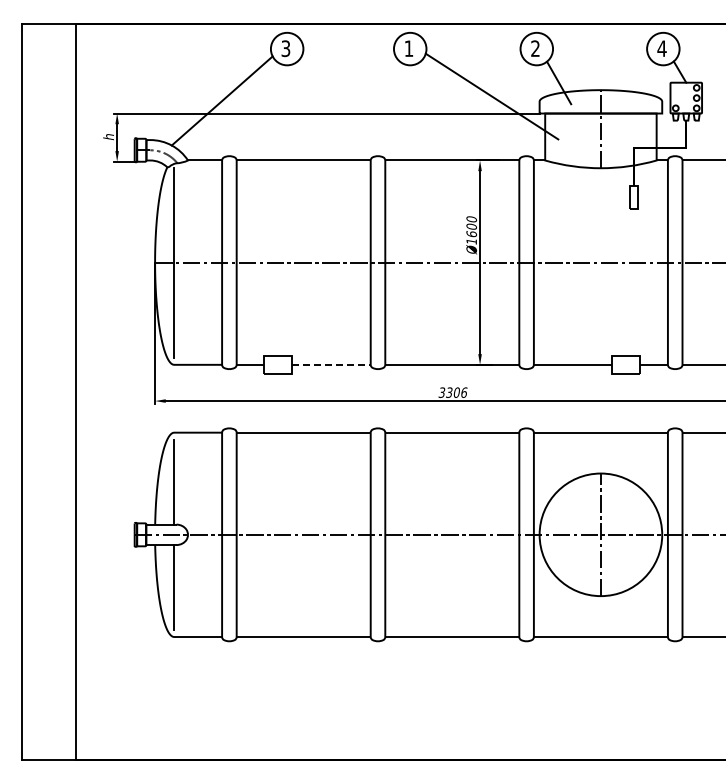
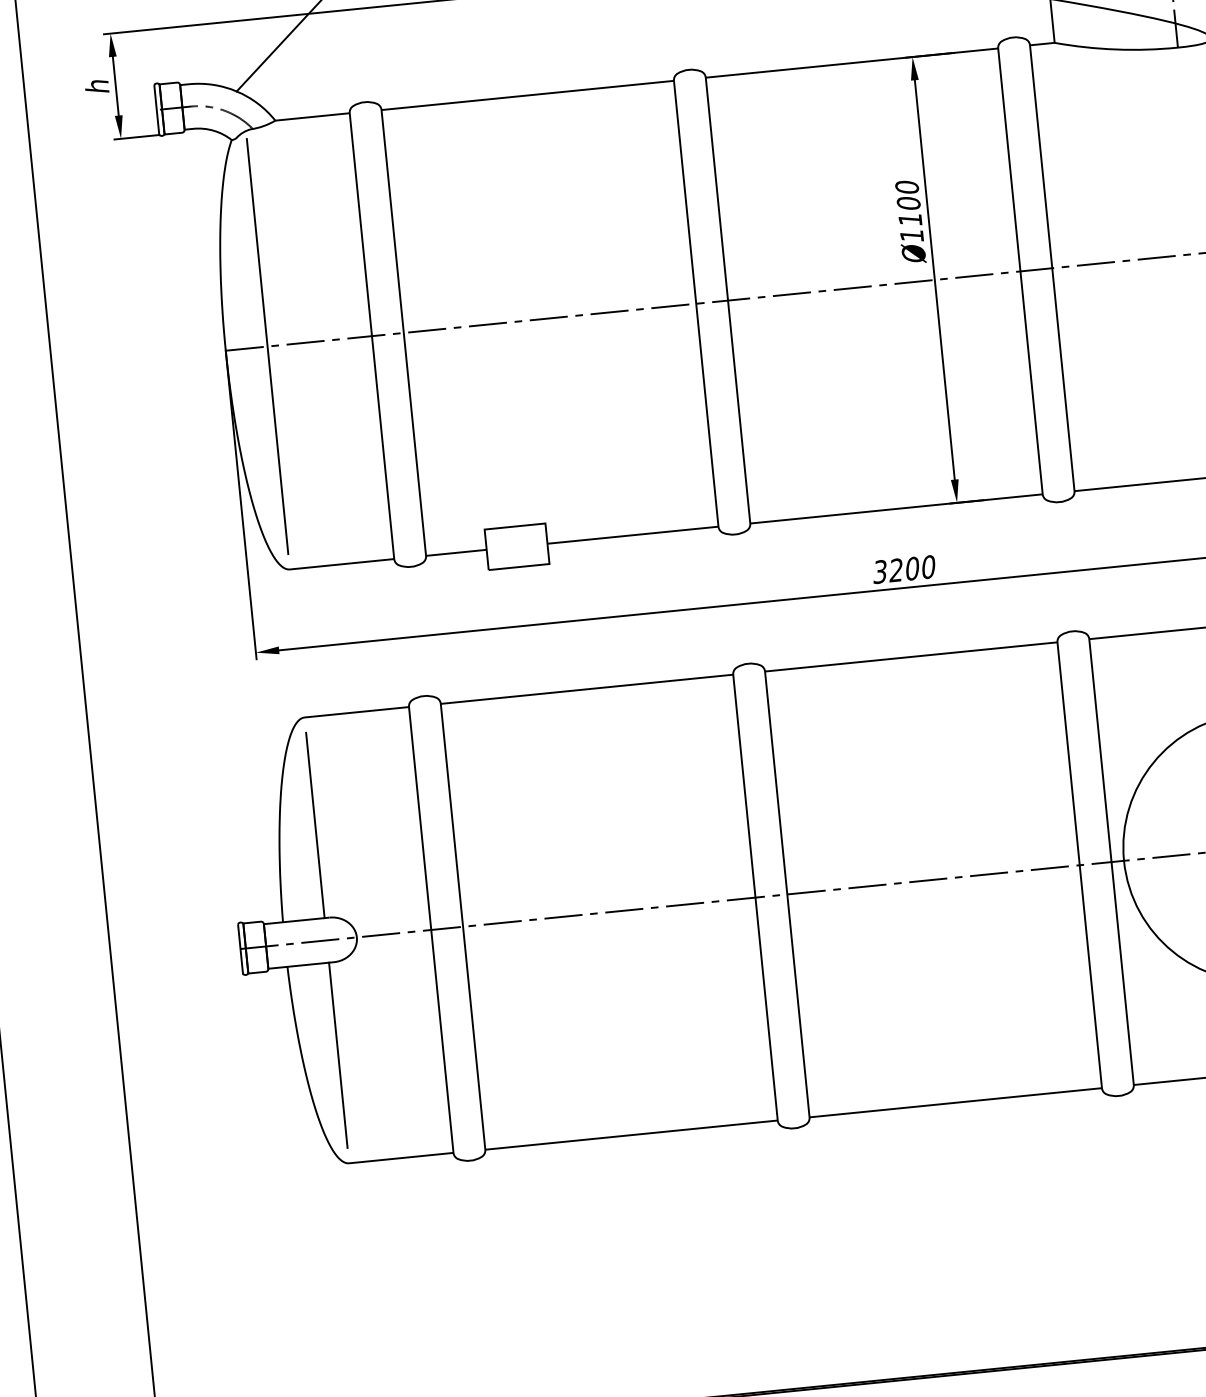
text: (471, 234) -> (909, 220), Ø1600 -> Ø1100
line: (332, 364) -> (635, 534), dashed -> solid
text: (456, 392) -> (911, 568), 3306 -> 3200

